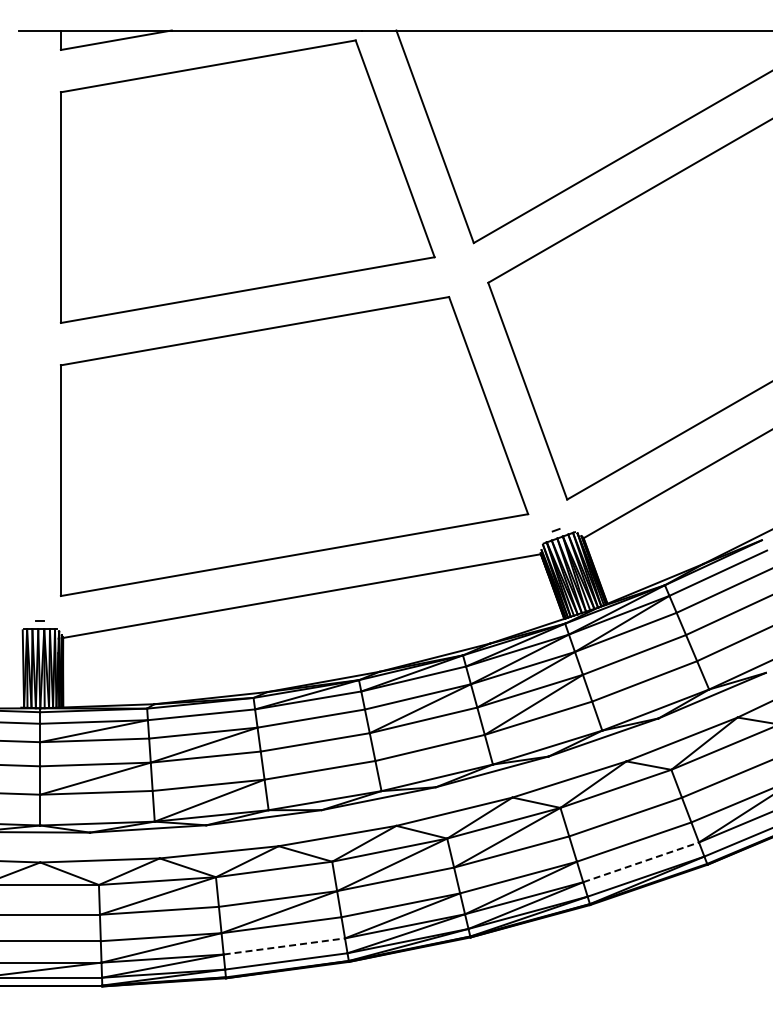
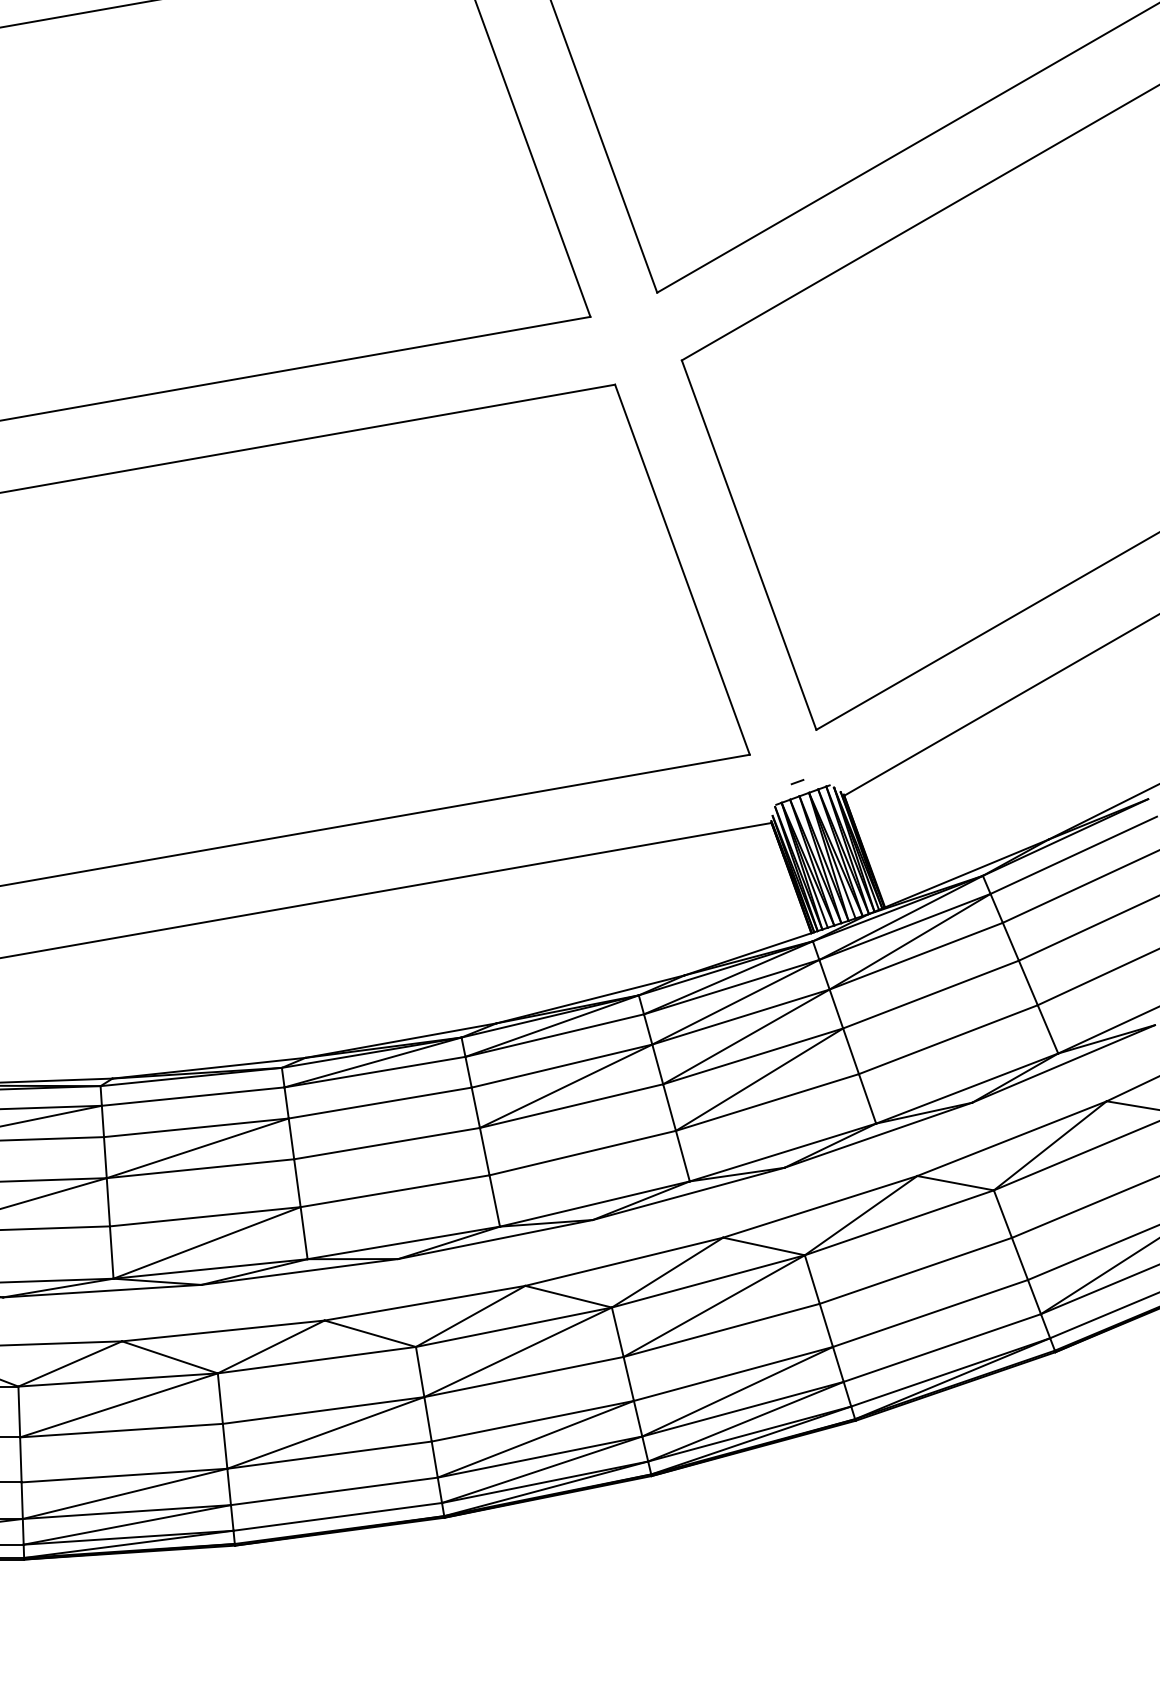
line: (641, 862) -> (942, 1348), dashed -> solid
line: (284, 946) -> (334, 1491), dashed -> solid

